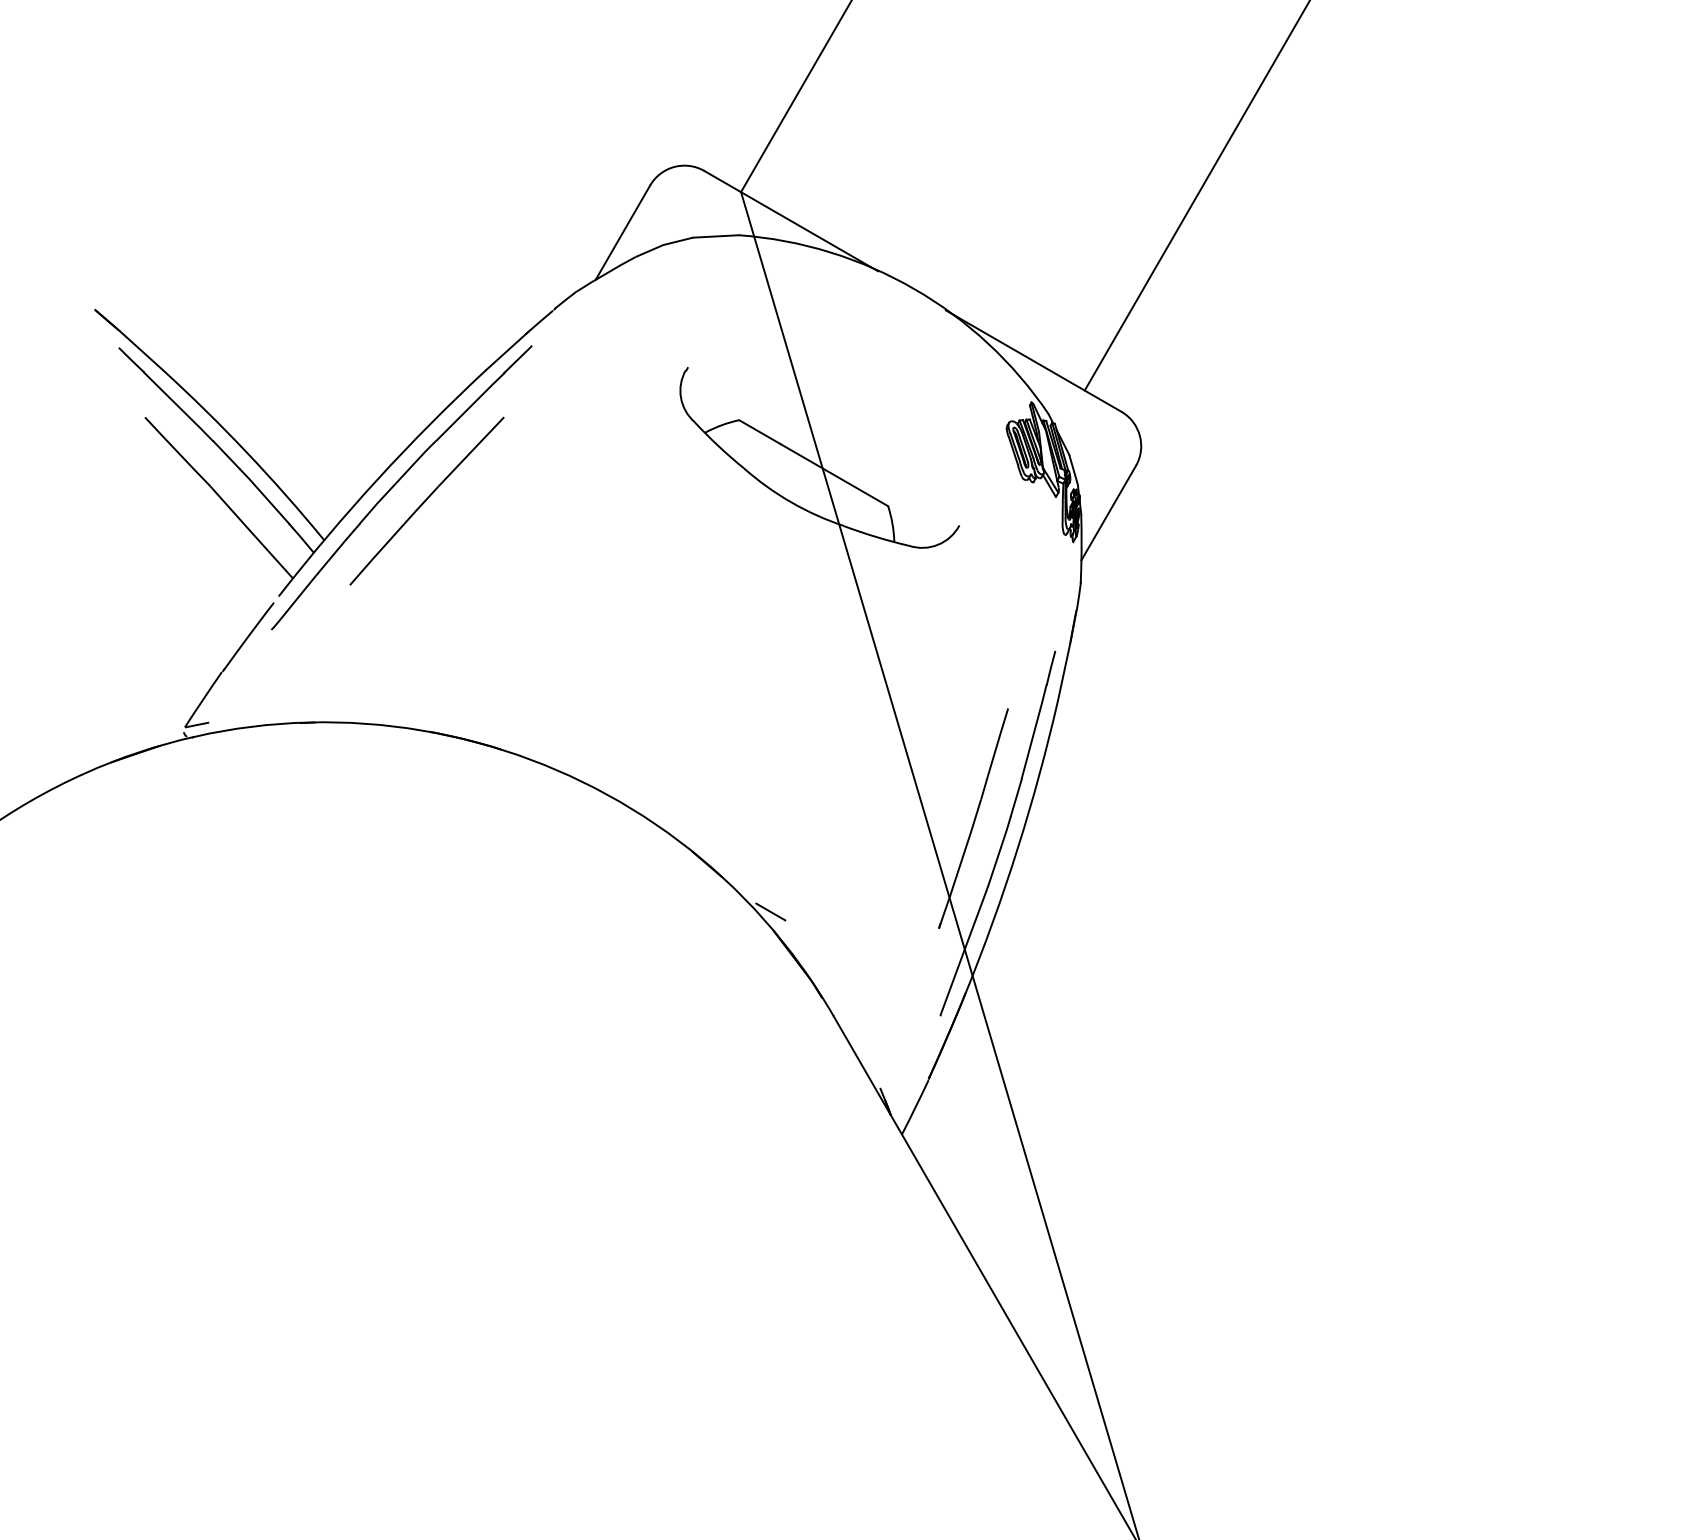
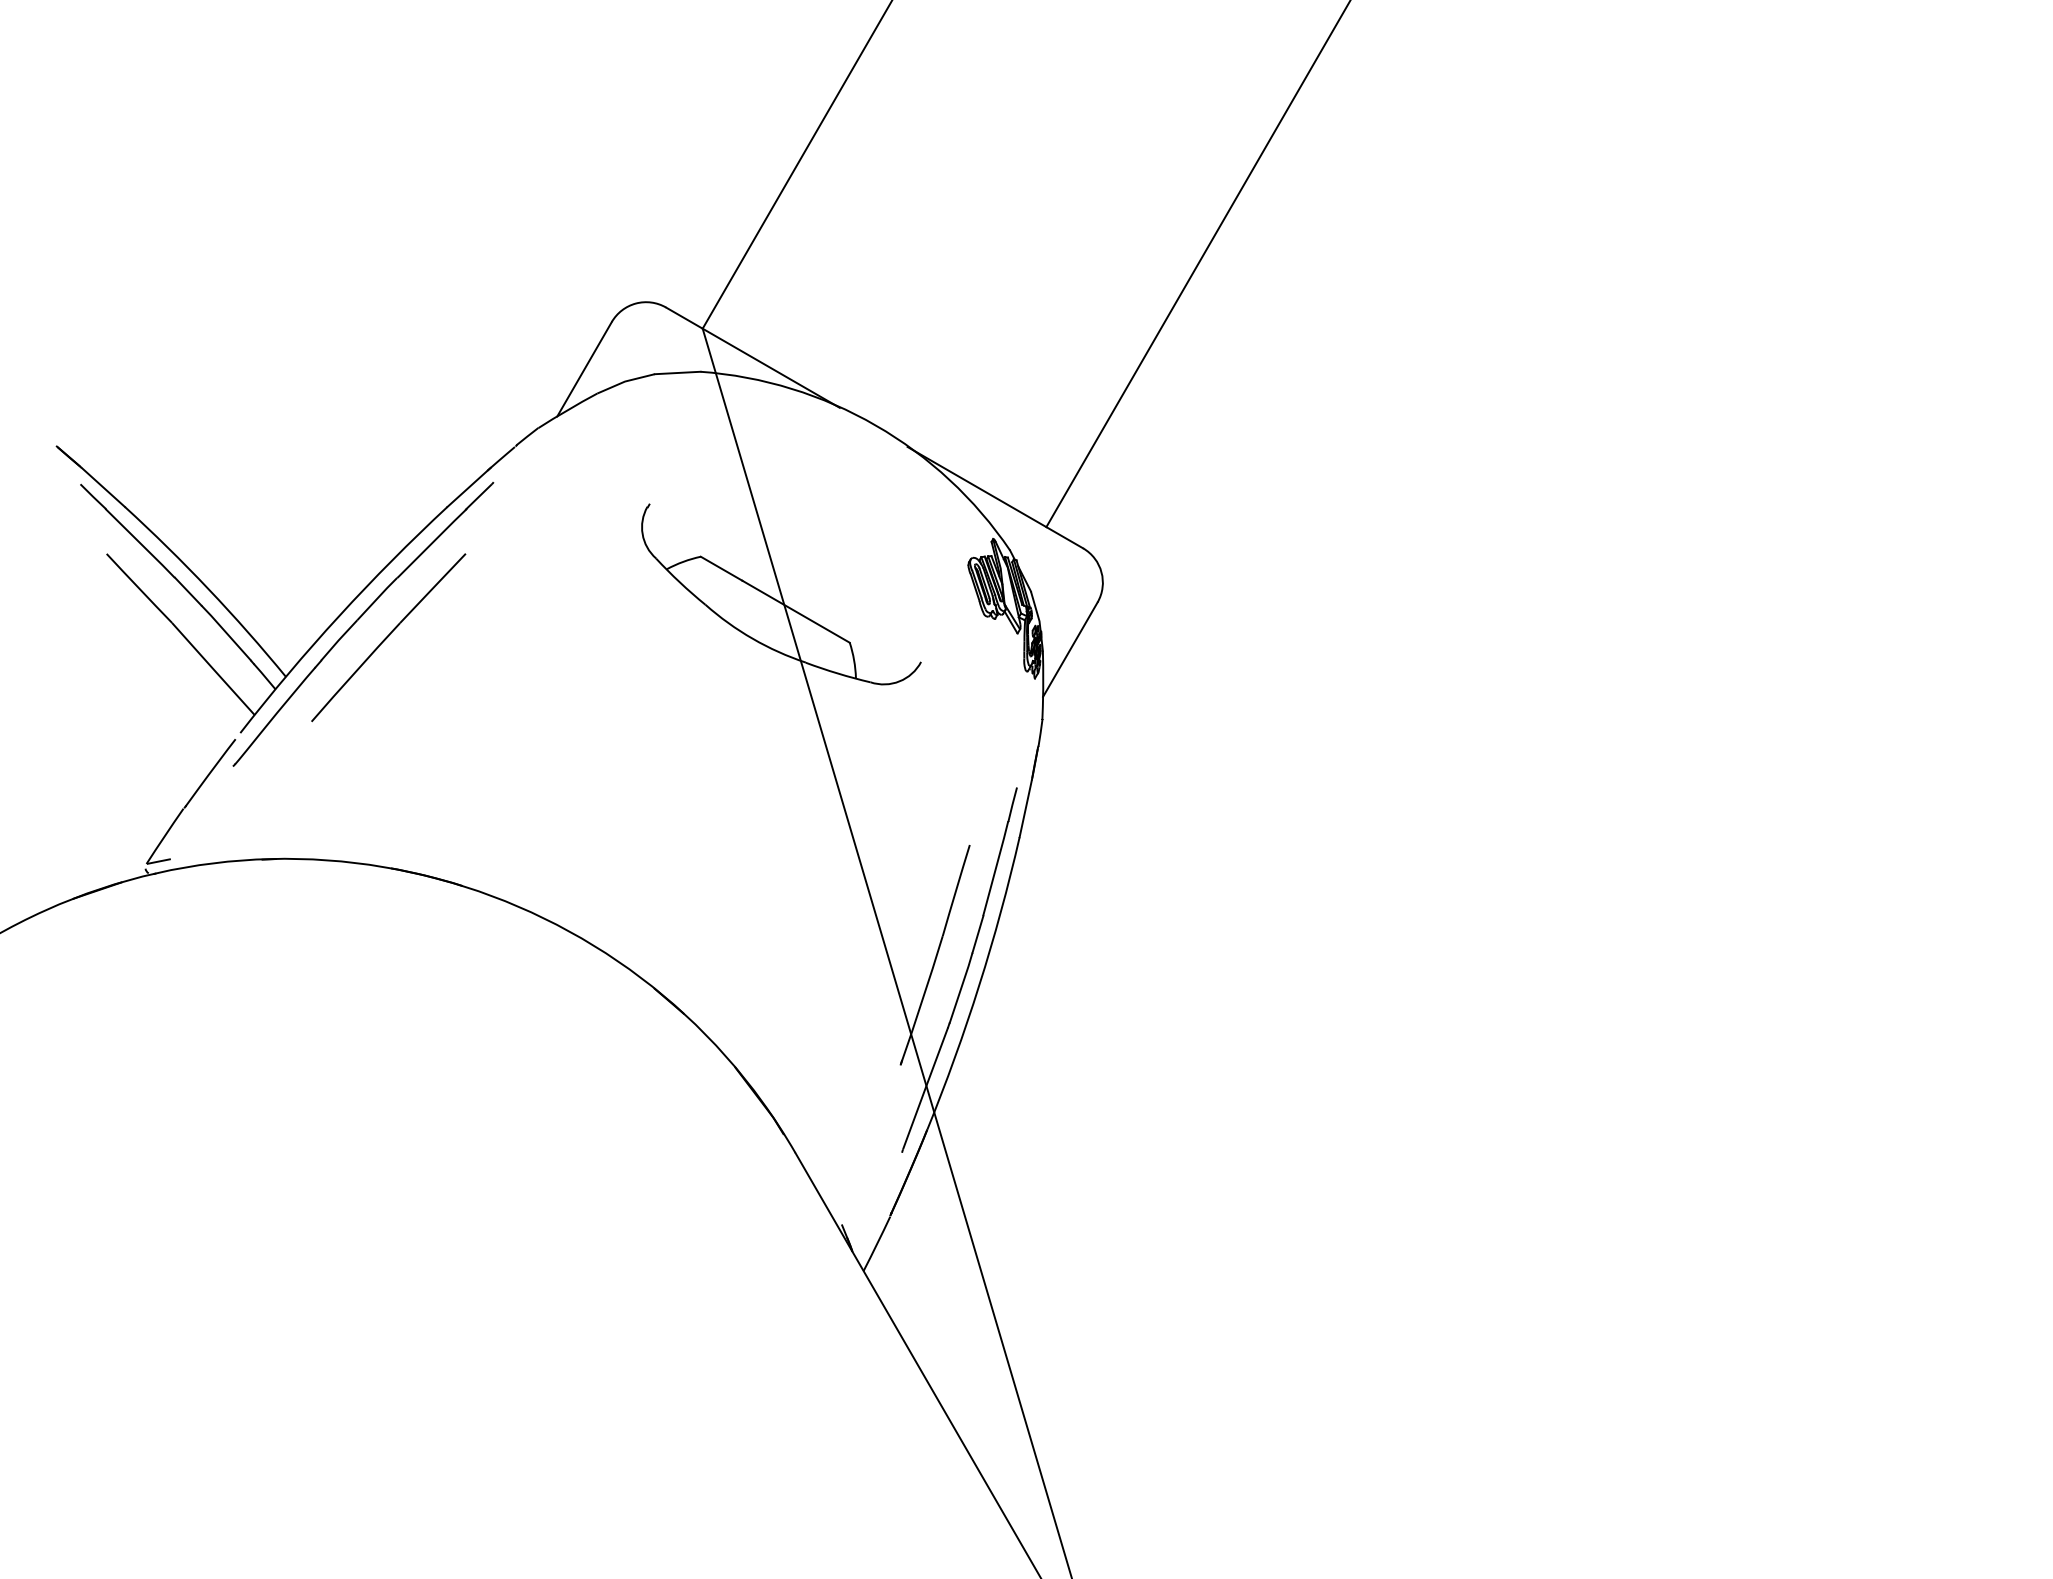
line: (769, 911) -> (731, 1048), removed

